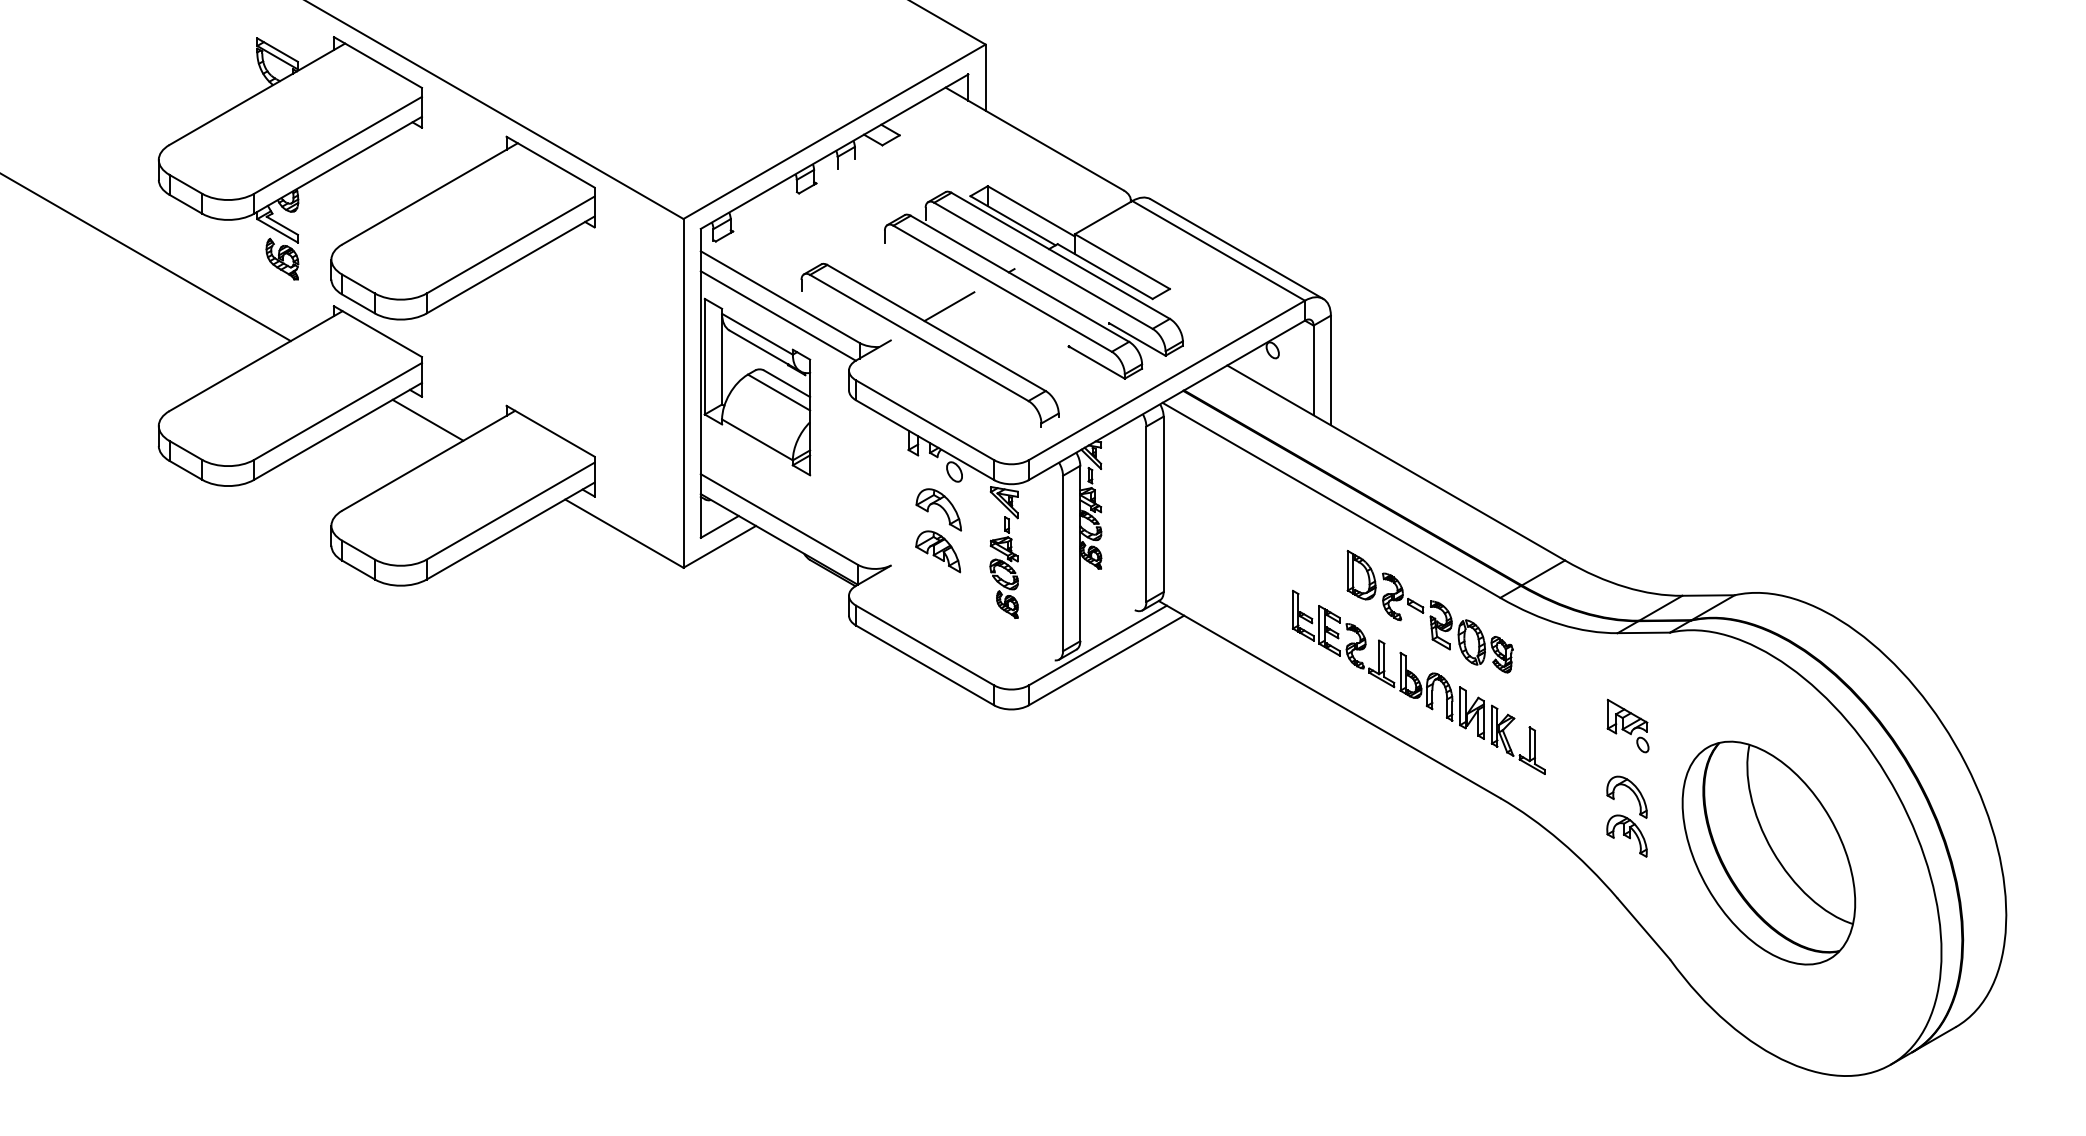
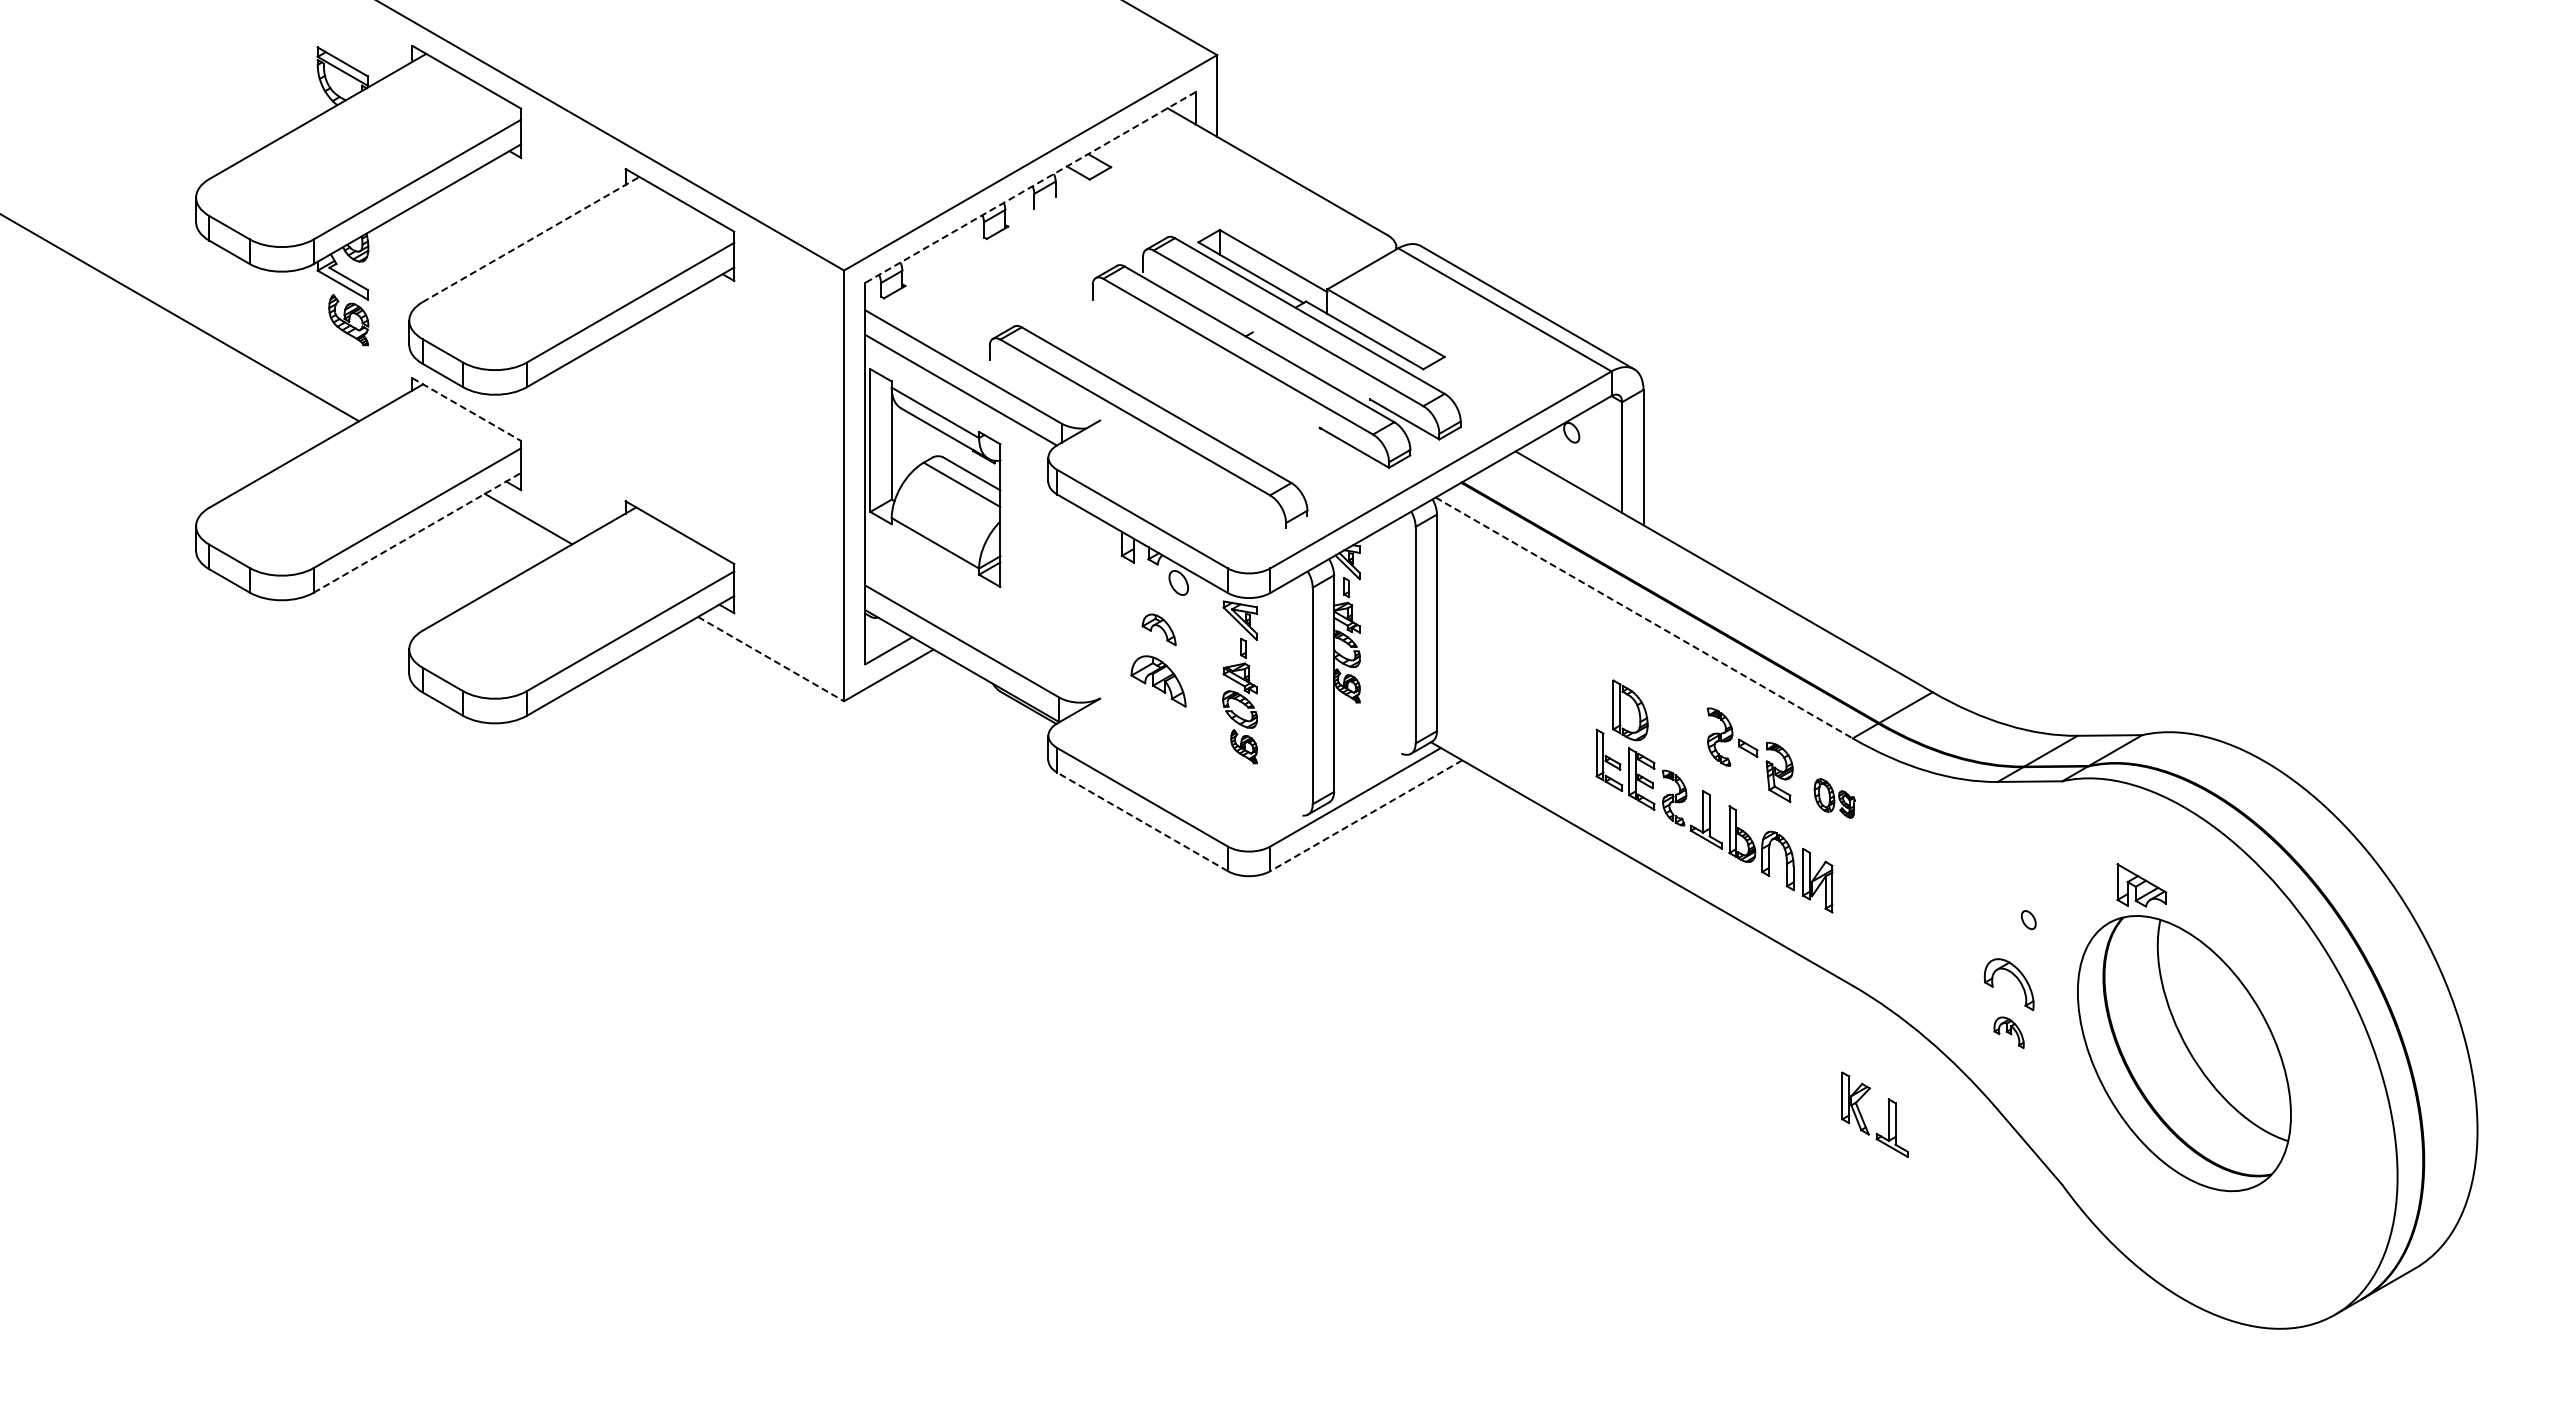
line: (834, 151) -> (1030, 187), solid -> dashed
line: (430, 193) -> (531, 239), solid -> dashed
line: (949, 306) -> (1172, 378), removed
line: (377, 331) -> (466, 409), solid -> dashed
line: (338, 431) -> (417, 532), solid -> dashed
line: (1331, 499) -> (1644, 617), solid -> dashed
part: (938, 509) -> (1158, 629), size x0.6
line: (624, 533) -> (771, 659), solid -> dashed
part: (1361, 575) -> (1630, 710), moved
part: (1485, 646) -> (1834, 798), size x0.6
line: (1106, 660) -> (1366, 815), solid -> dashed
line: (925, 665) -> (1142, 821), solid -> dashed
part: (1627, 717) -> (2141, 885), moved
part: (1509, 742) -> (1863, 1118), moved
part: (1626, 836) -> (2008, 1032), size x0.6

